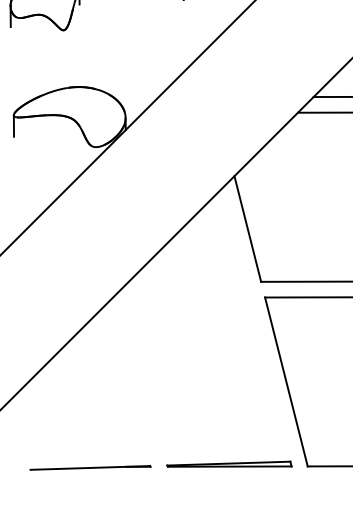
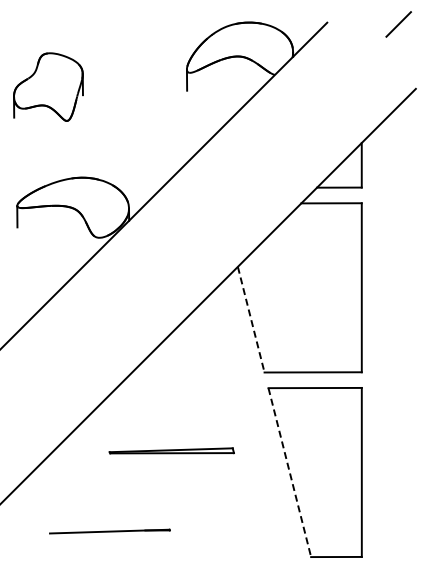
line: (248, 229) -> (251, 320), solid -> dashed
line: (286, 382) -> (289, 473), solid -> dashed
part: (229, 463) -> (171, 450), moved
line: (90, 467) -> (109, 531), moved

